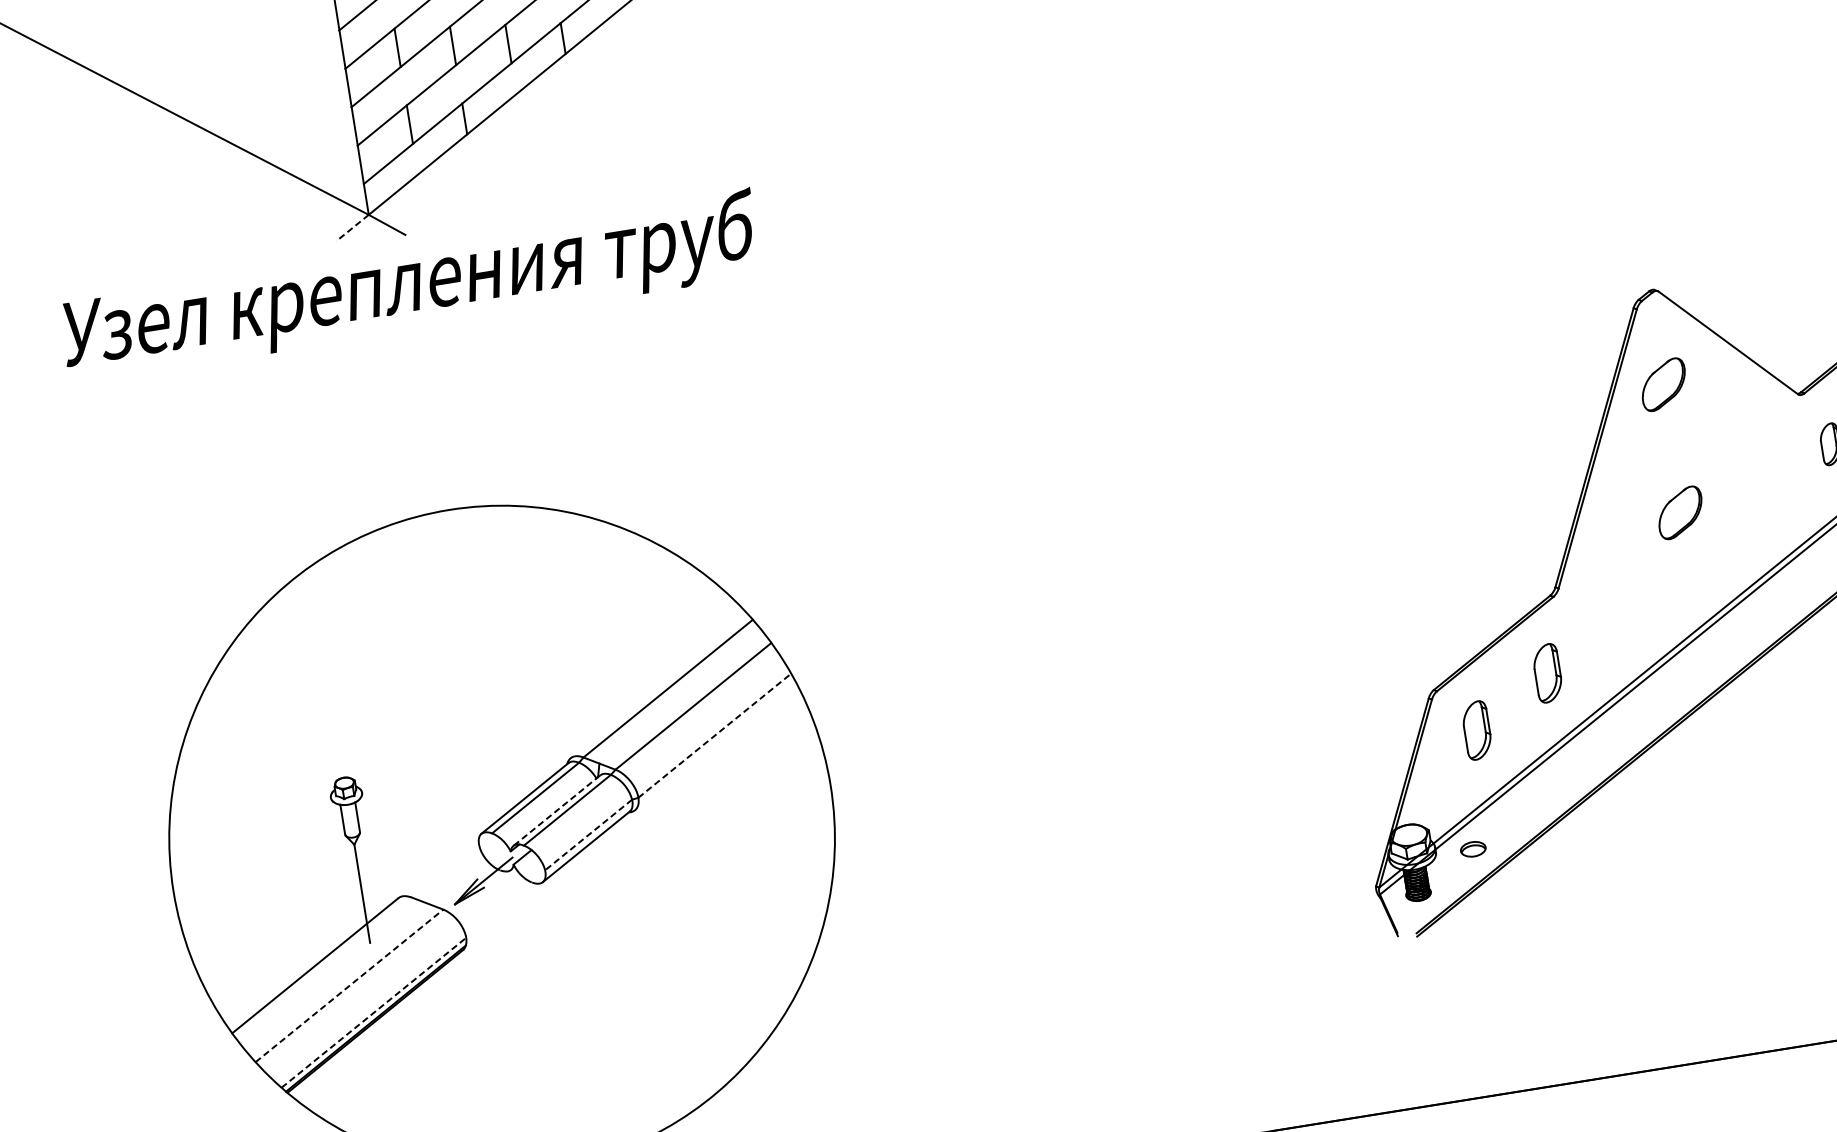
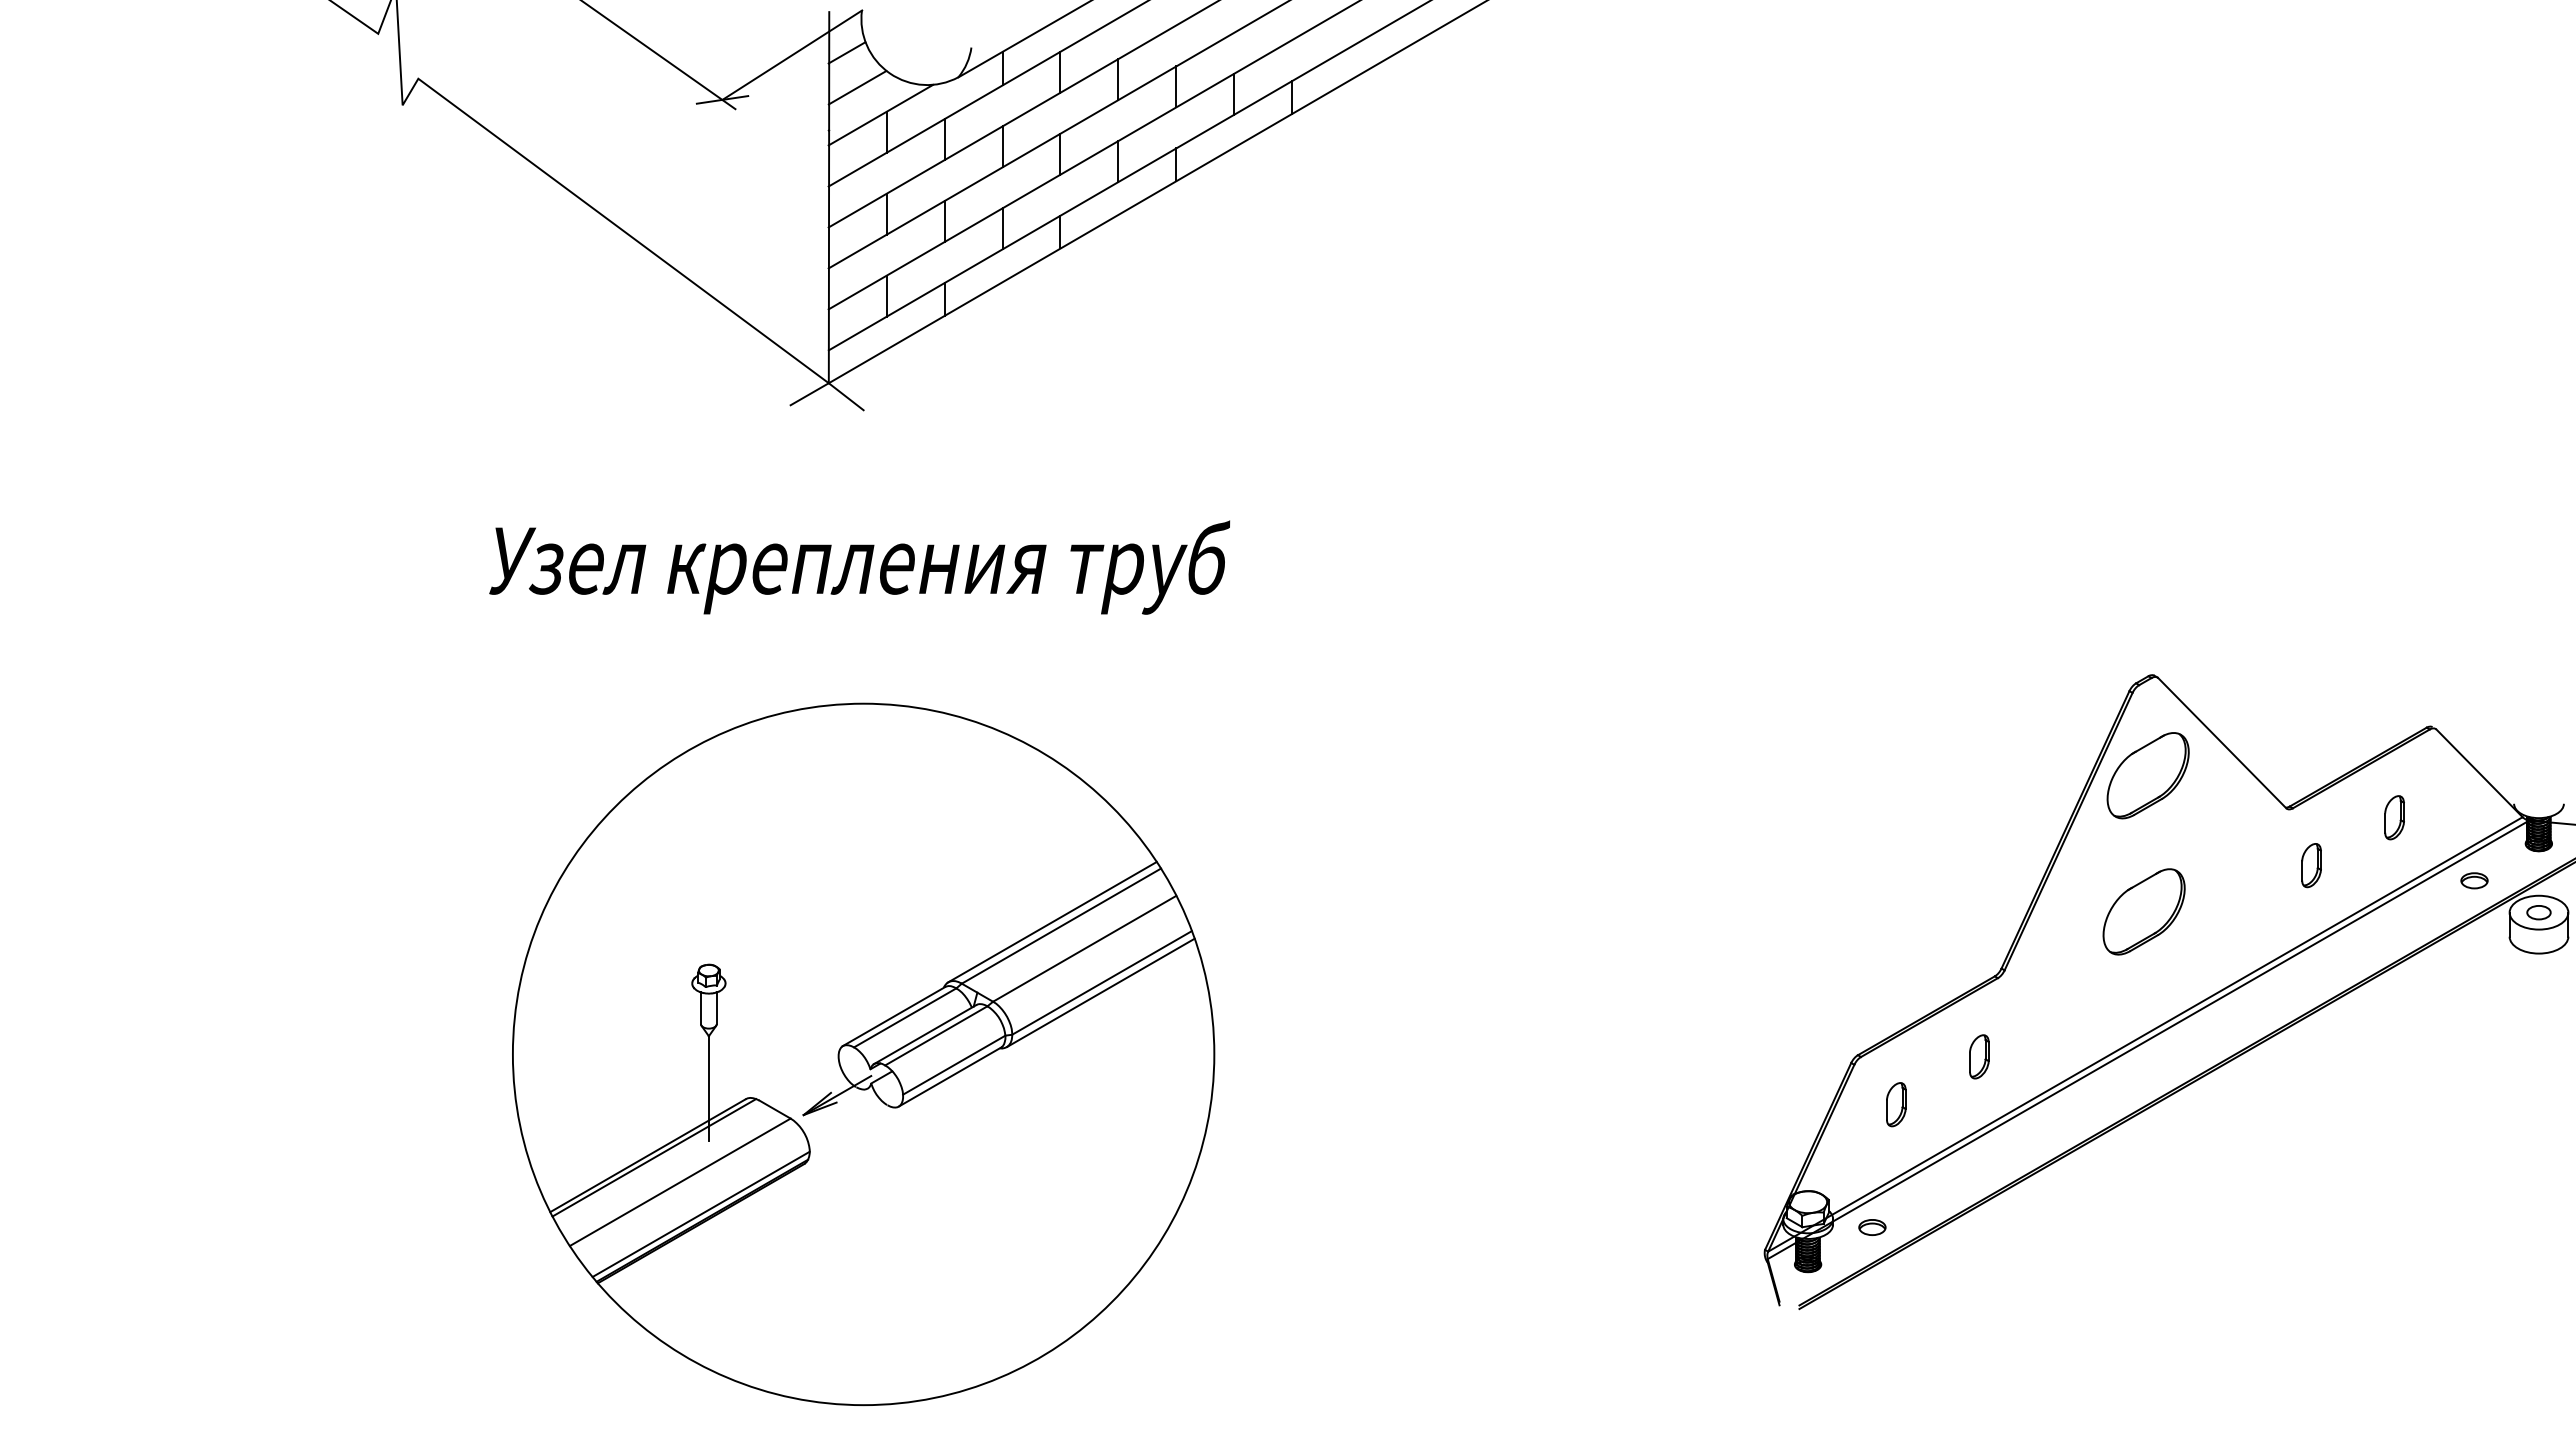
line: (352, 228) -> (809, 394), dashed -> solid
text: (409, 286) -> (859, 567), moved
part: (1663, 384) -> (2147, 775), size x1.67
part: (1679, 512) -> (2143, 911), size x1.67
part: (1547, 673) -> (1979, 1056), size x0.71
line: (658, 685) -> (1051, 921), added
part: (1477, 730) -> (1896, 1104), size x0.71
line: (715, 735) -> (1102, 982), dashed -> solid
line: (714, 744) -> (1100, 992), added
line: (556, 811) -> (924, 1035), dashed -> solid
line: (587, 835) -> (953, 1065), dashed -> solid
line: (321, 966) -> (654, 1157), added
line: (349, 986) -> (680, 1182), dashed -> solid
line: (374, 1012) -> (701, 1214), dashed -> solid

